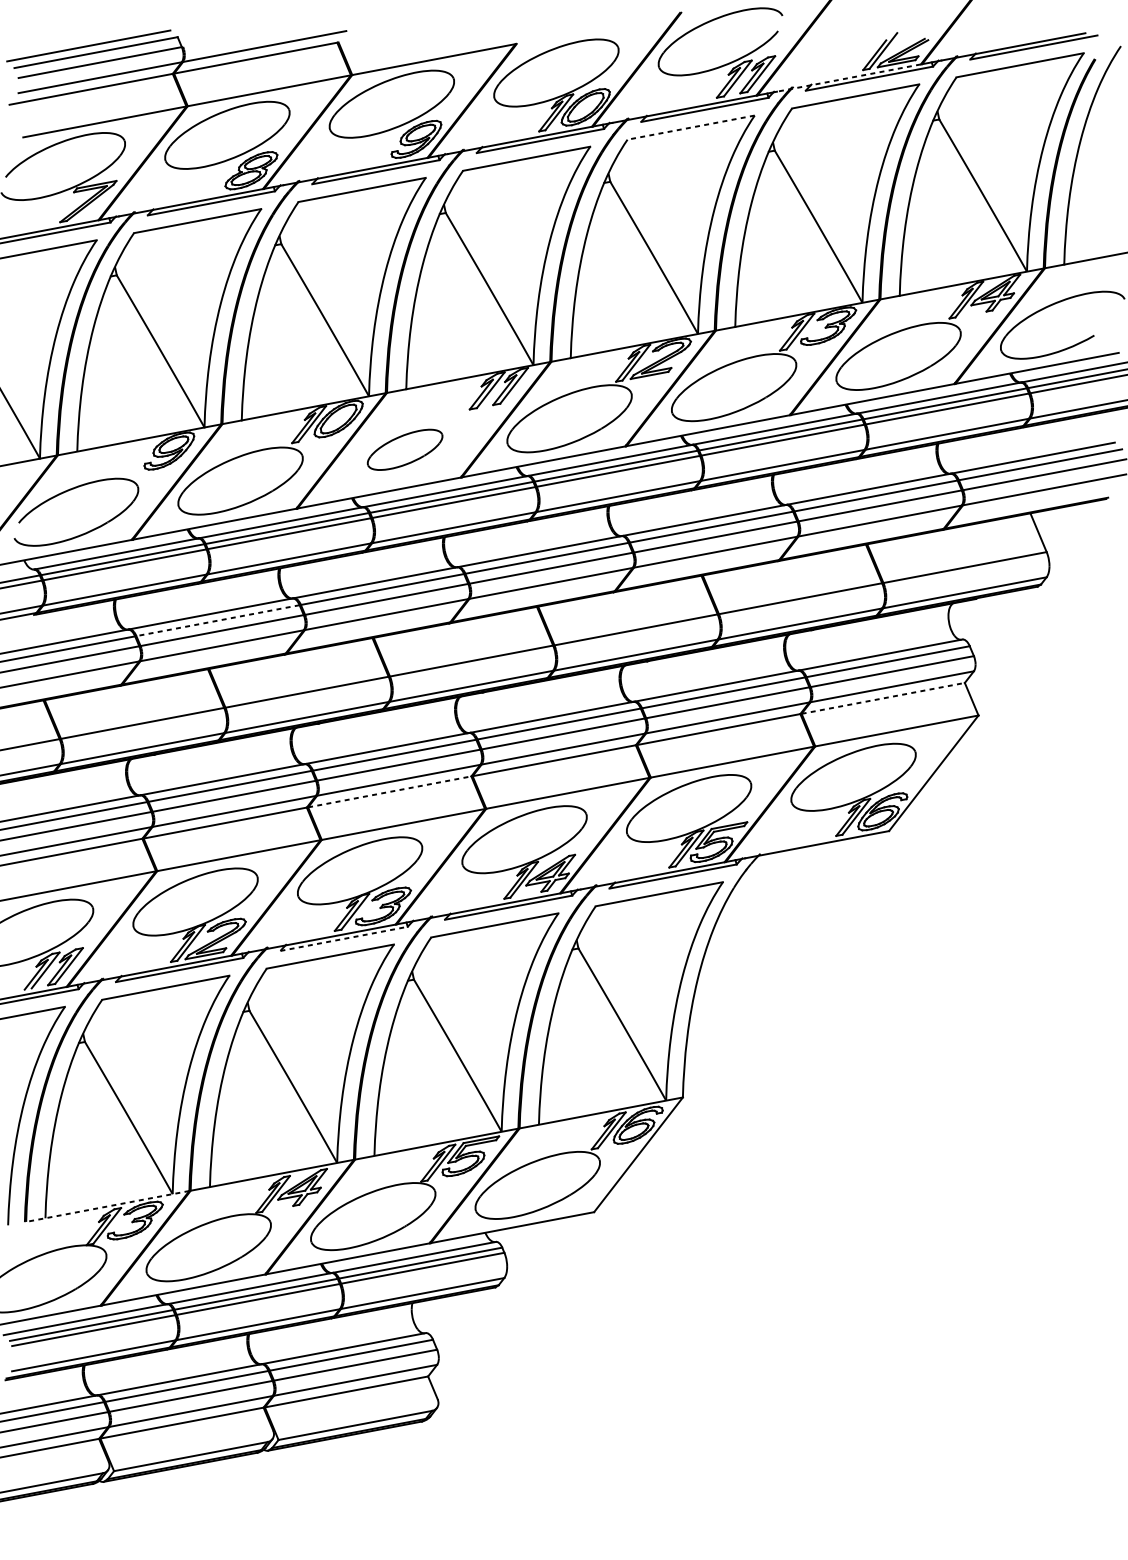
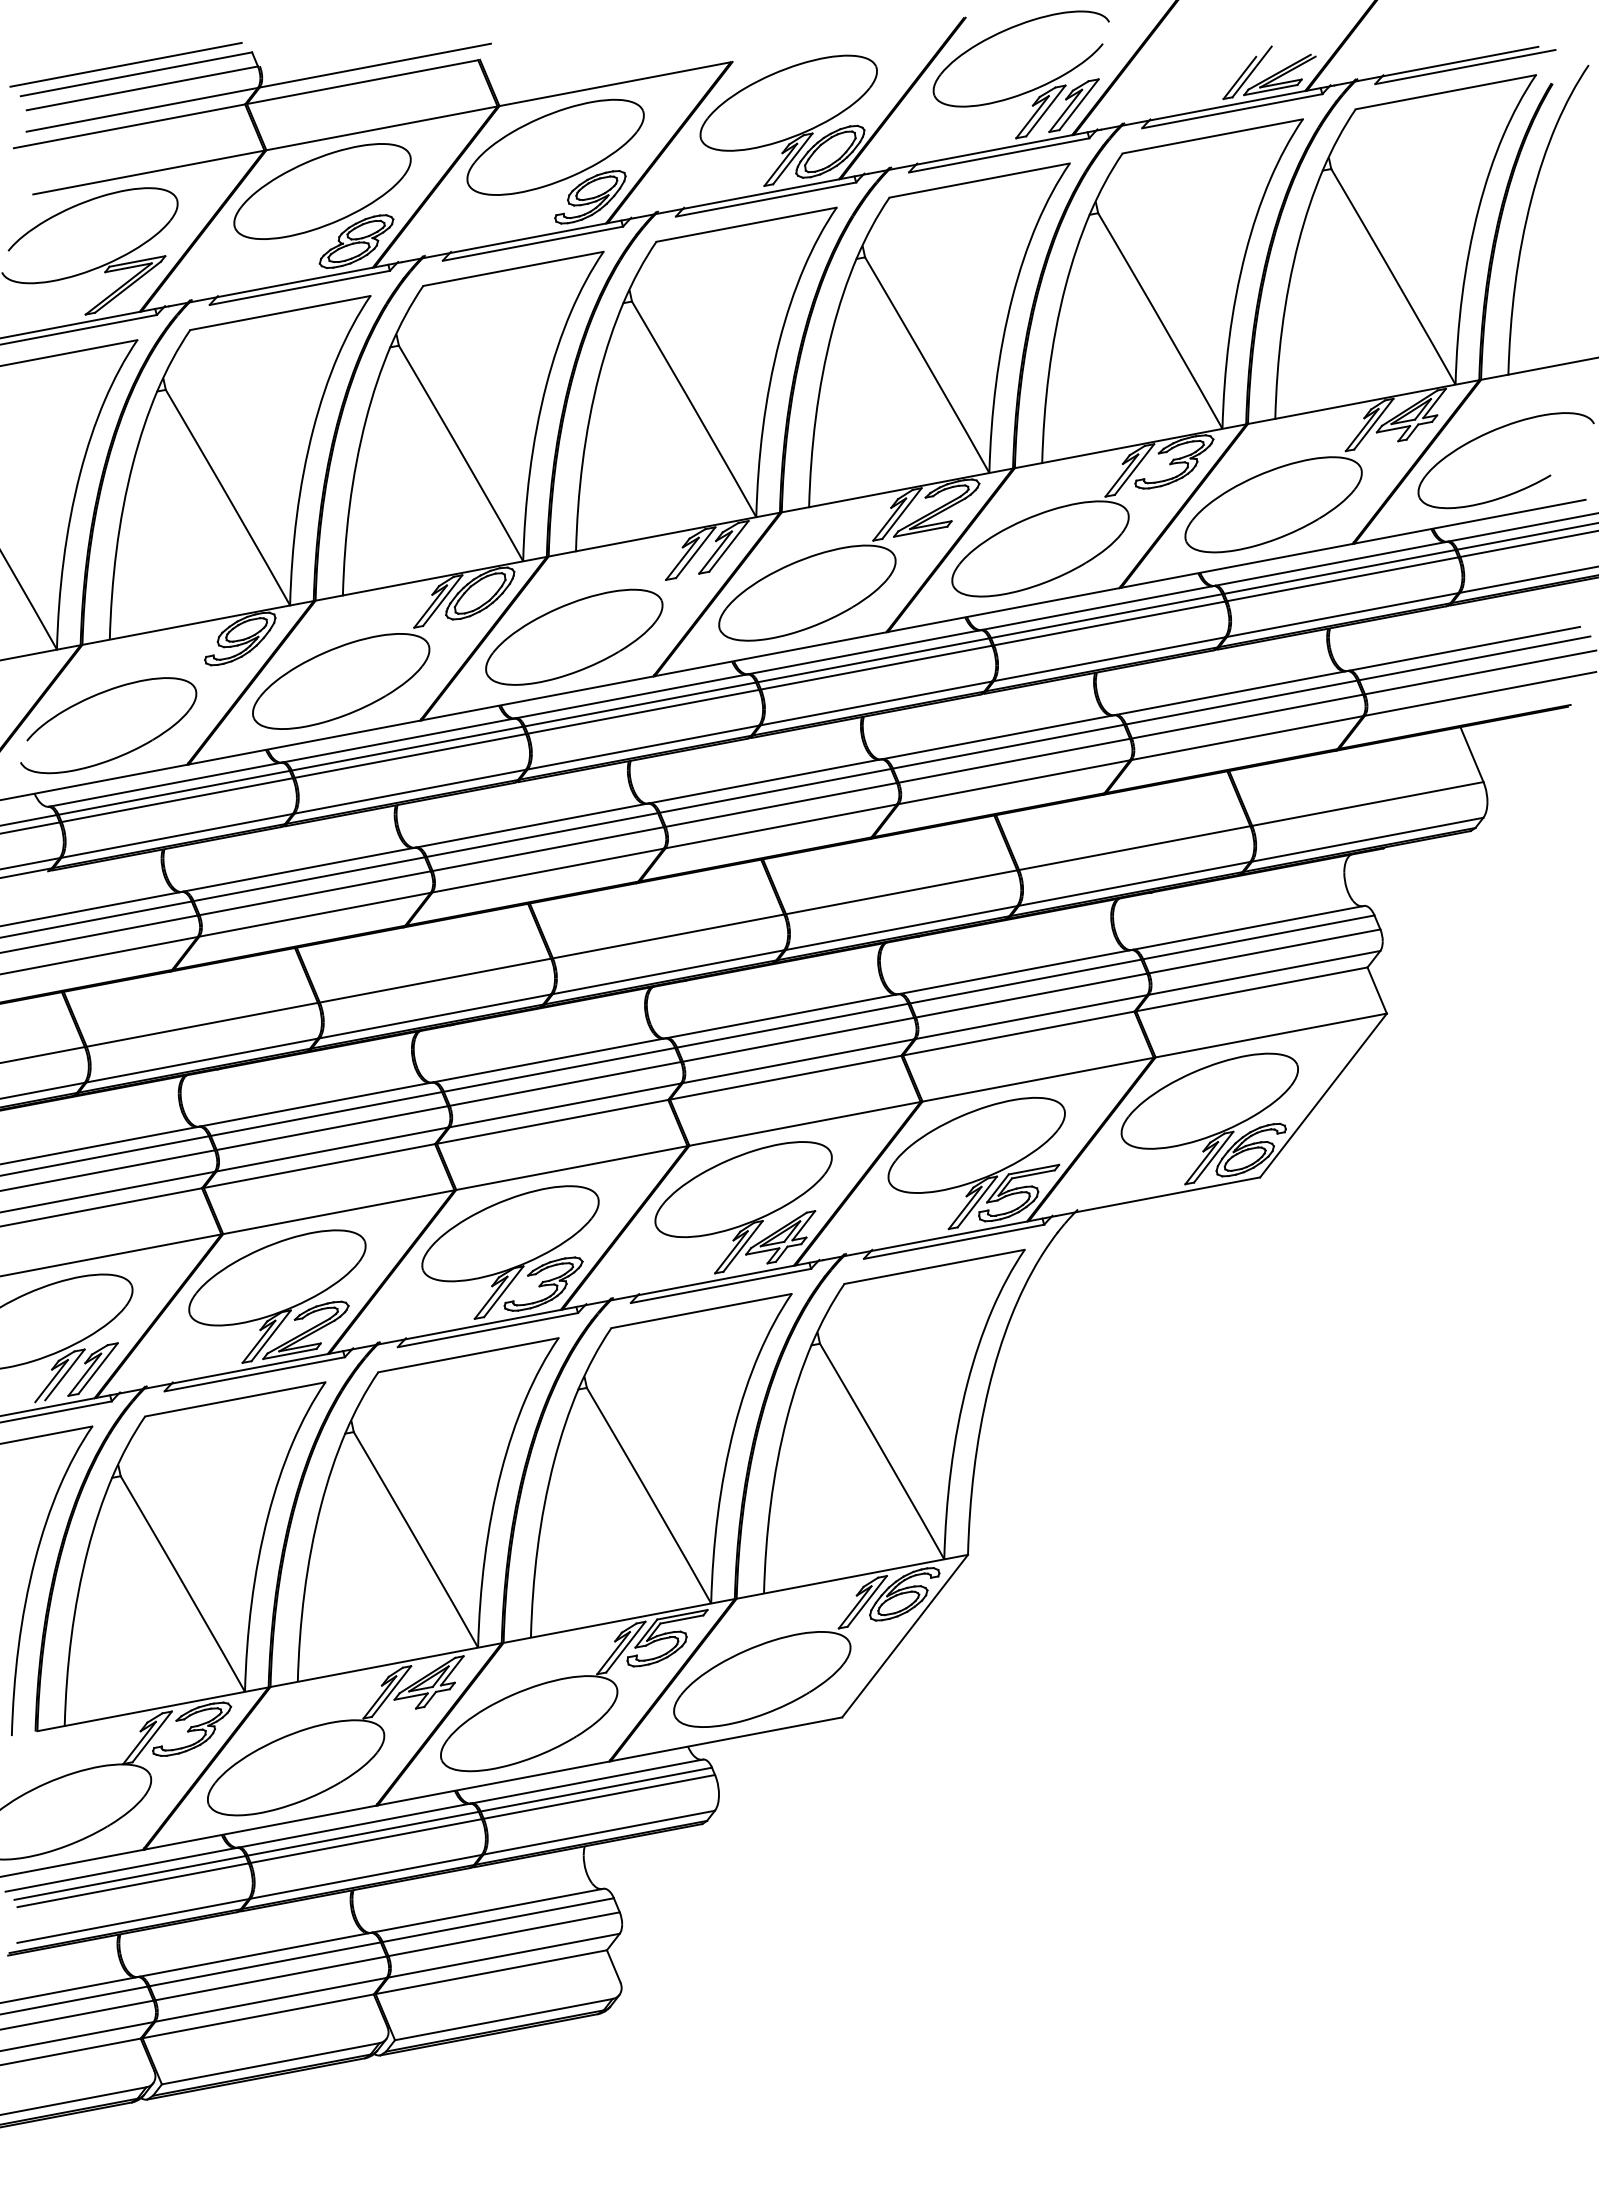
line: (849, 78) -> (1203, 110), dashed -> solid
line: (691, 127) -> (979, 180), dashed -> solid
part: (405, 449) -> (574, 636), size x1.67
line: (218, 620) -> (309, 879), dashed -> solid
line: (882, 698) -> (1251, 989), dashed -> solid
line: (389, 791) -> (552, 1121), dashed -> solid
line: (343, 939) -> (487, 1330), dashed -> solid
line: (108, 1206) -> (153, 1709), dashed -> solid

